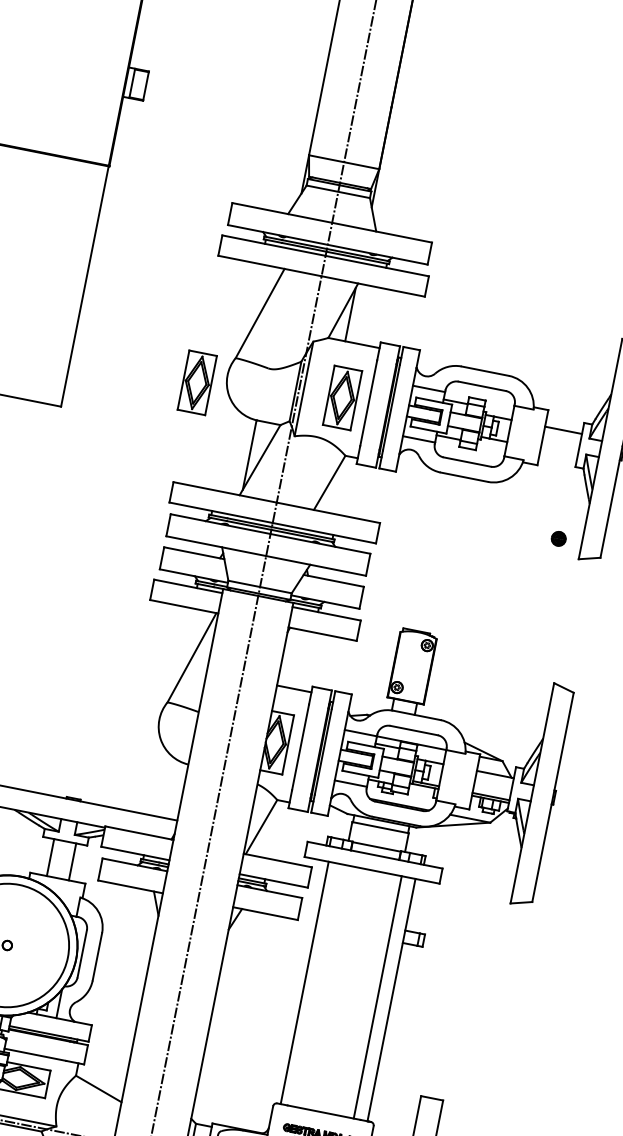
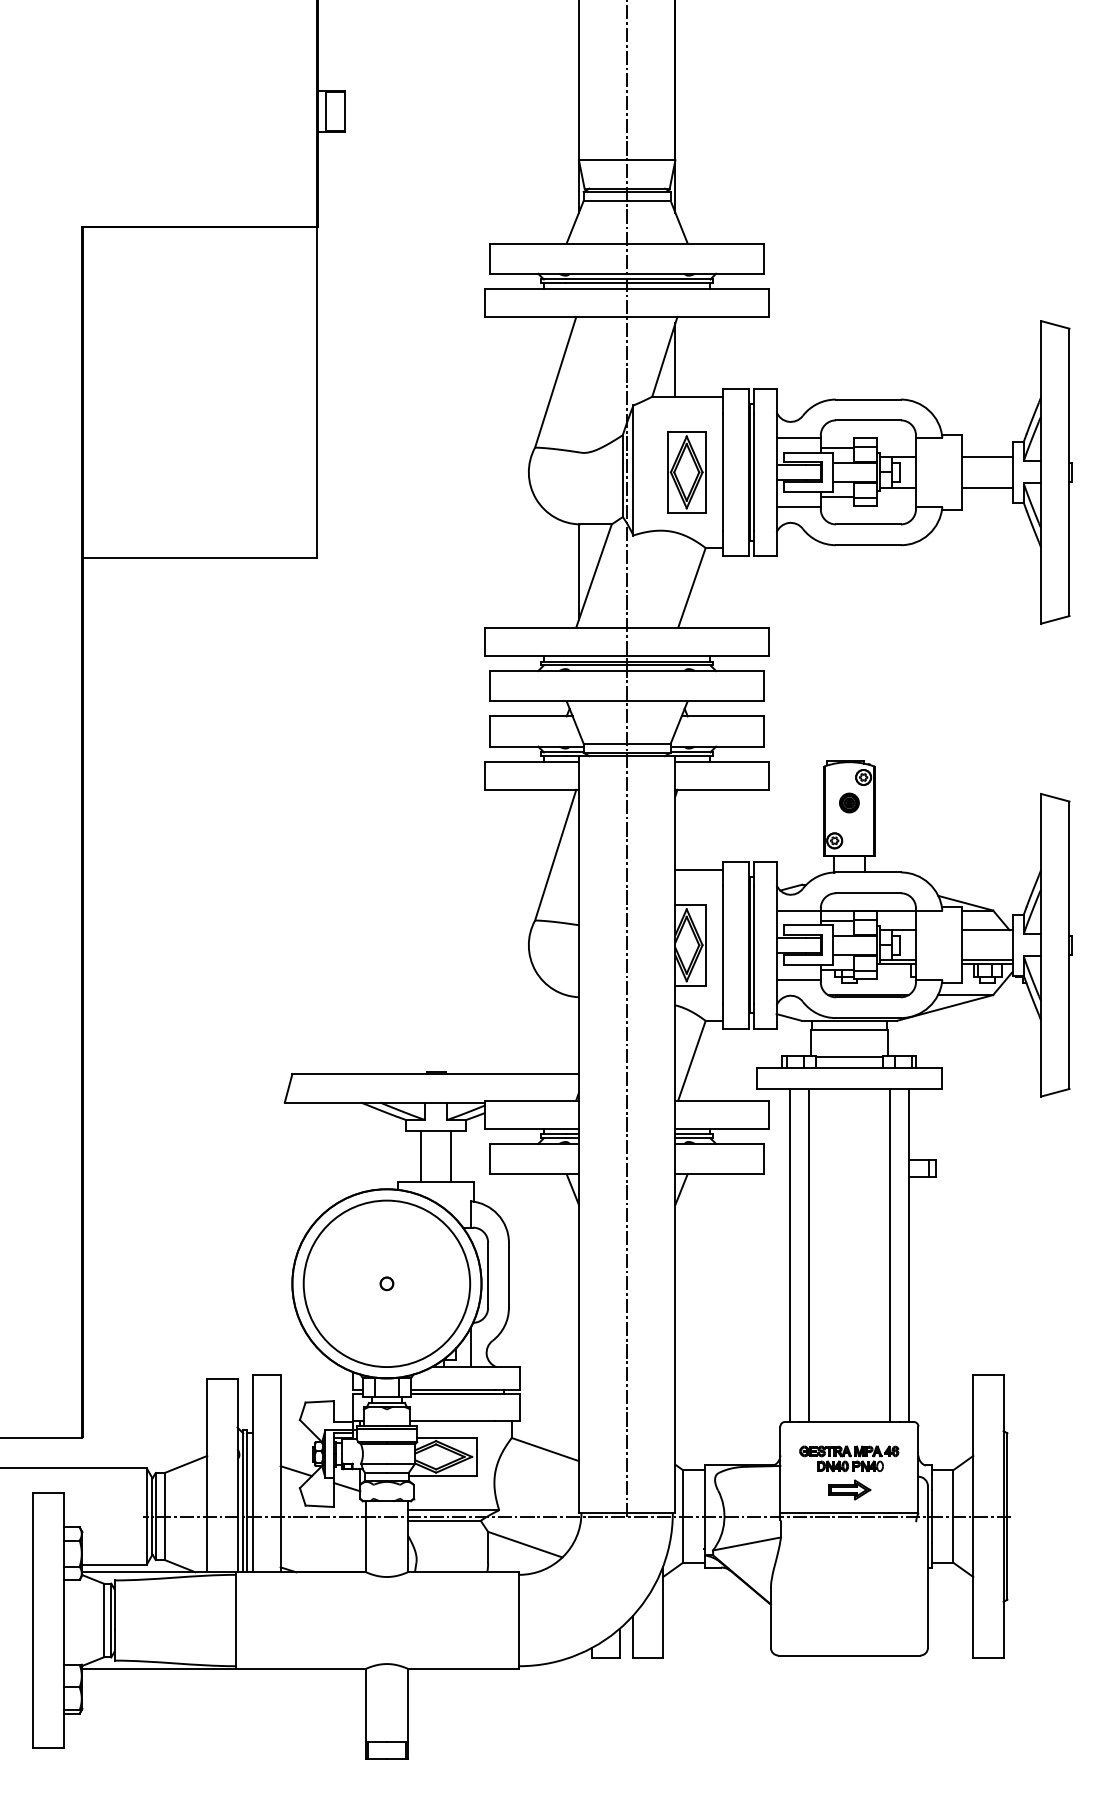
part: (197, 382) -> (490, 490), removed
line: (558, 452) -> (986, 487), added
part: (558, 538) -> (849, 802), moved
line: (318, 985) -> (808, 1255), added

